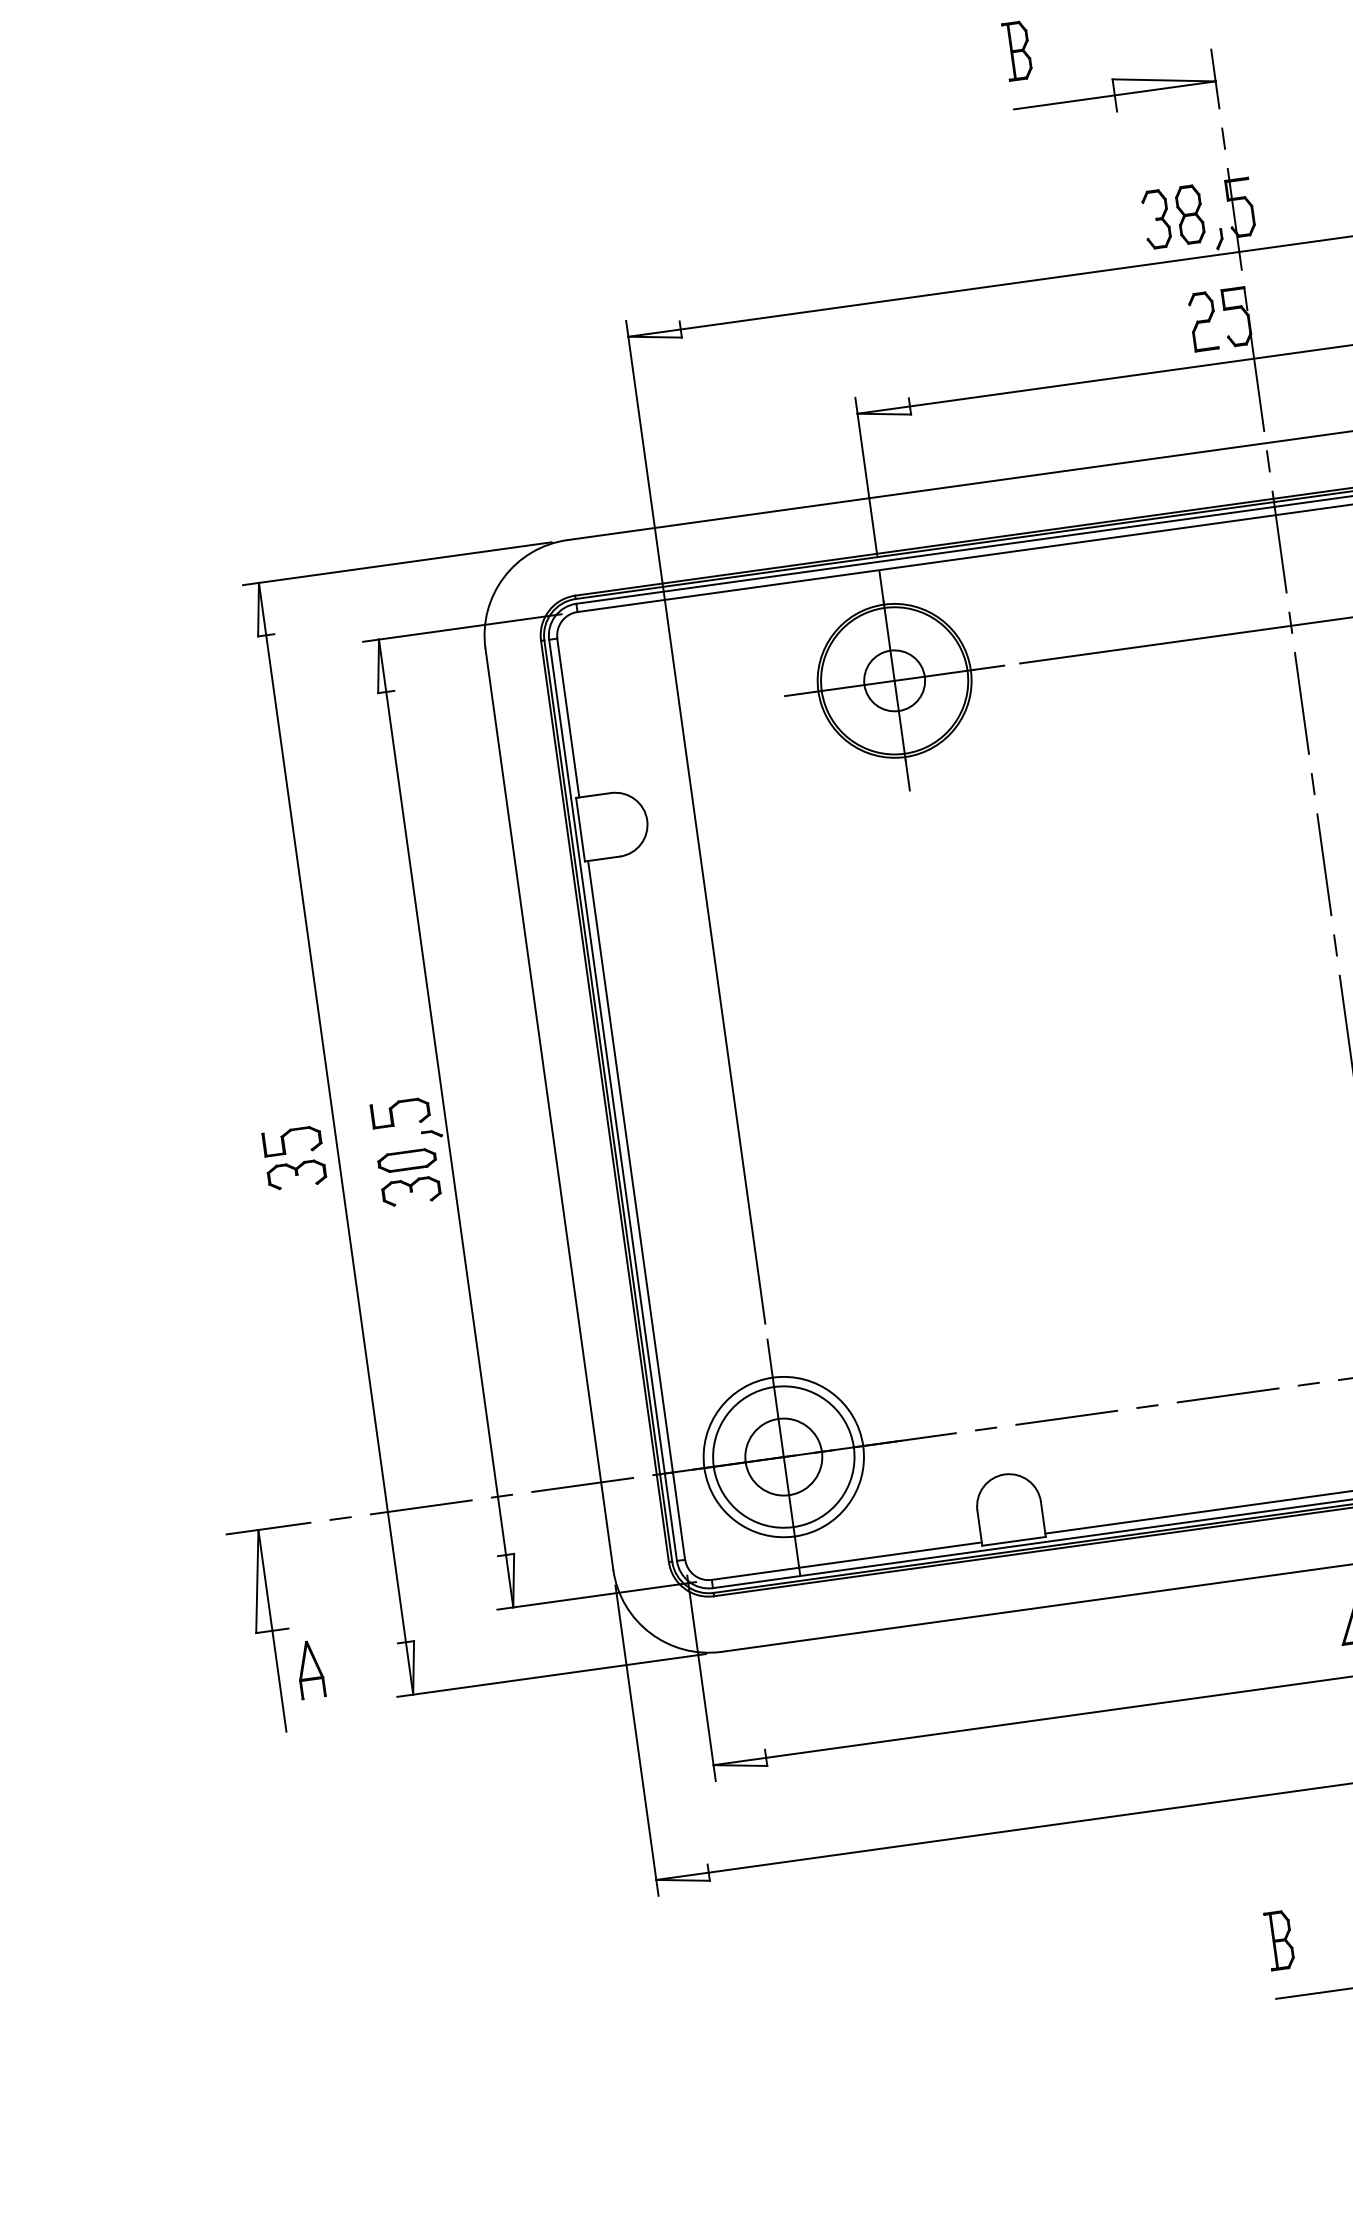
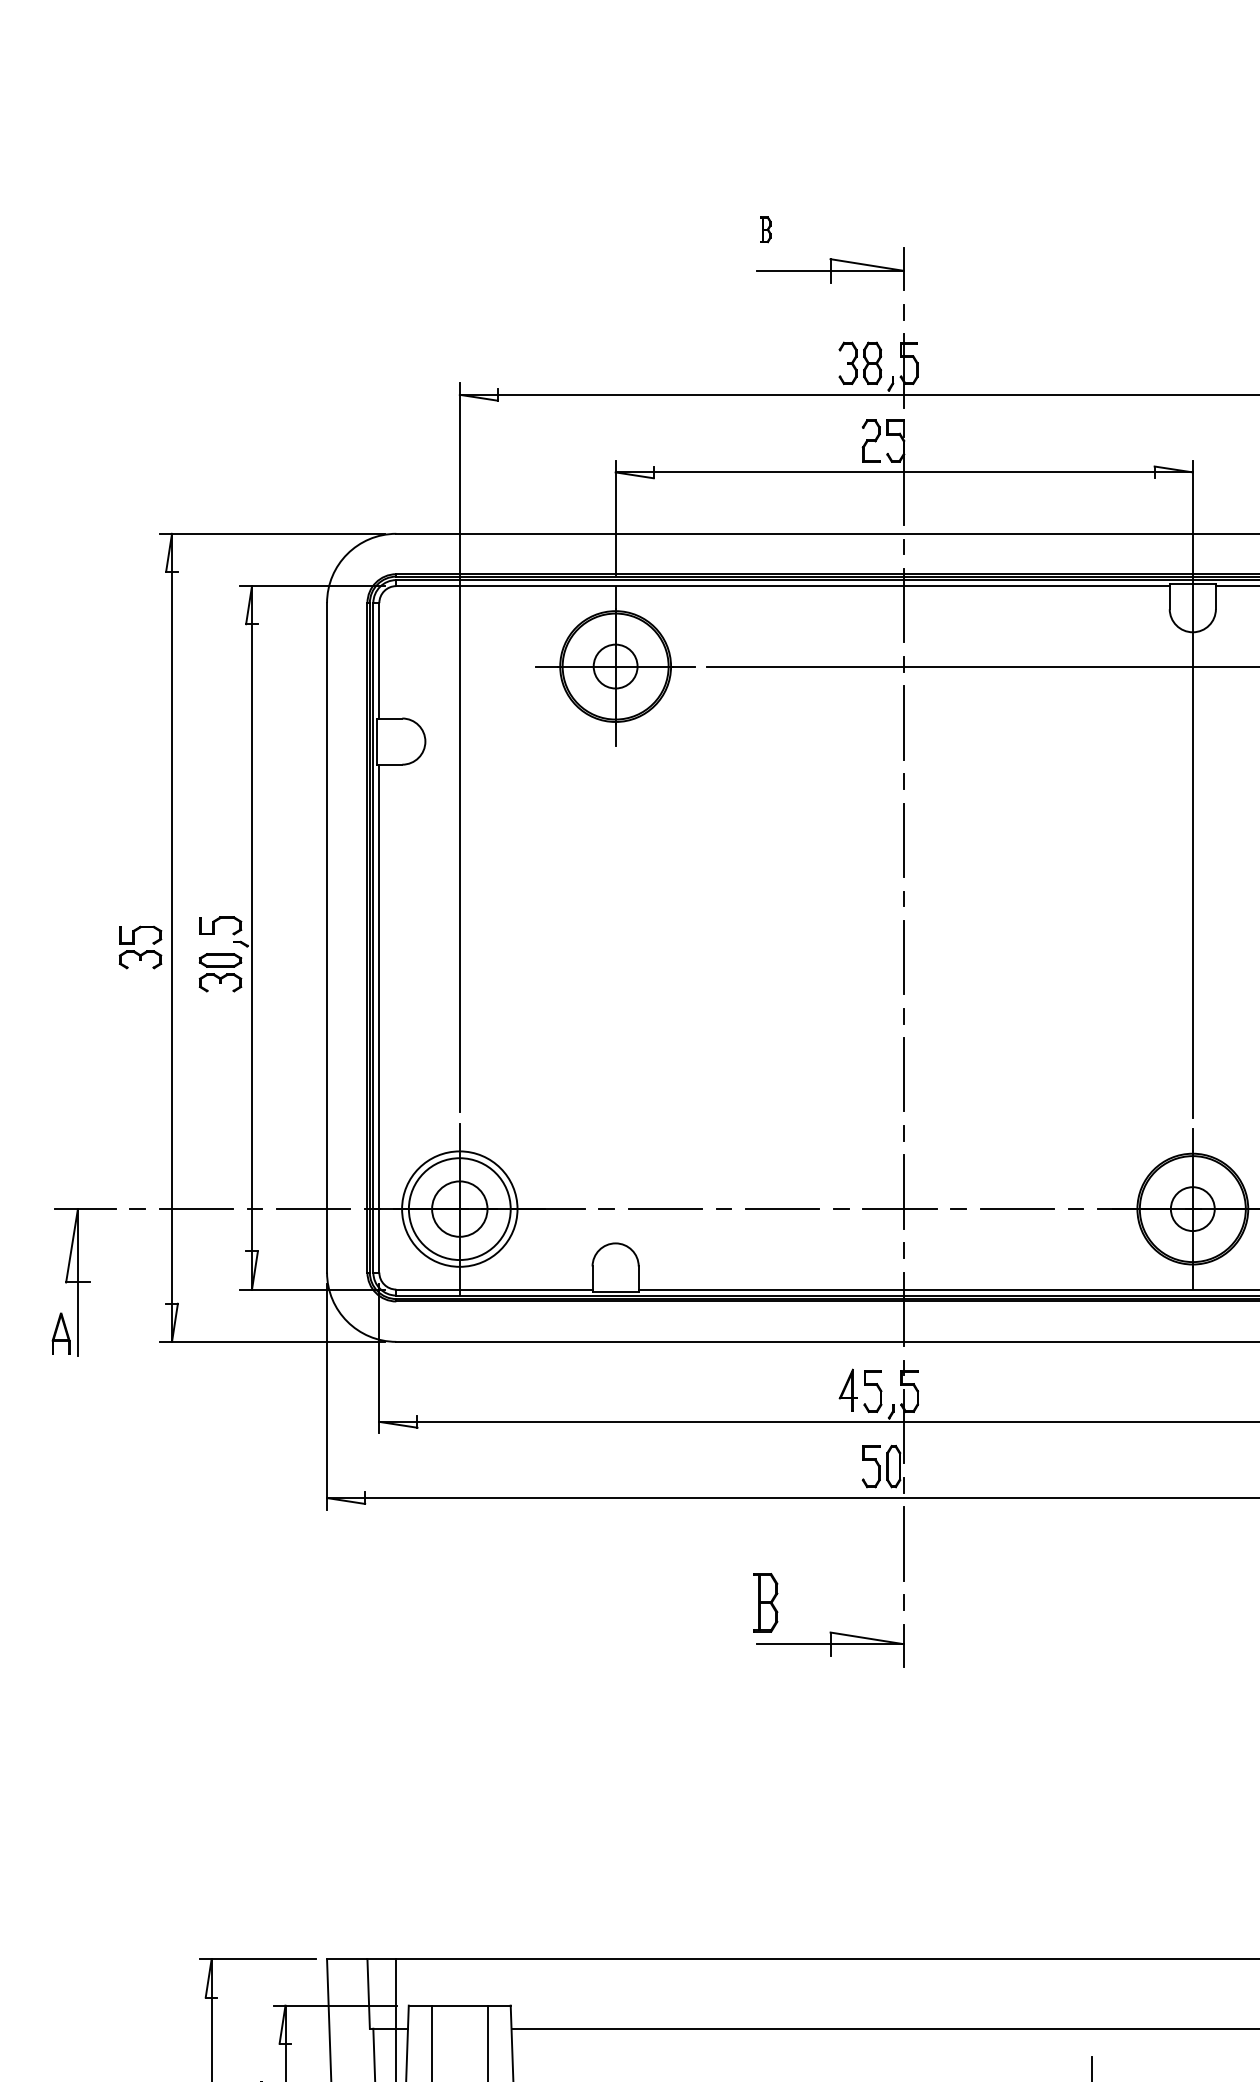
part: (1017, 50) -> (765, 229), size x0.6
part: (309, 1669) -> (60, 1333), moved
part: (1279, 1939) -> (765, 1602), size x1.4

